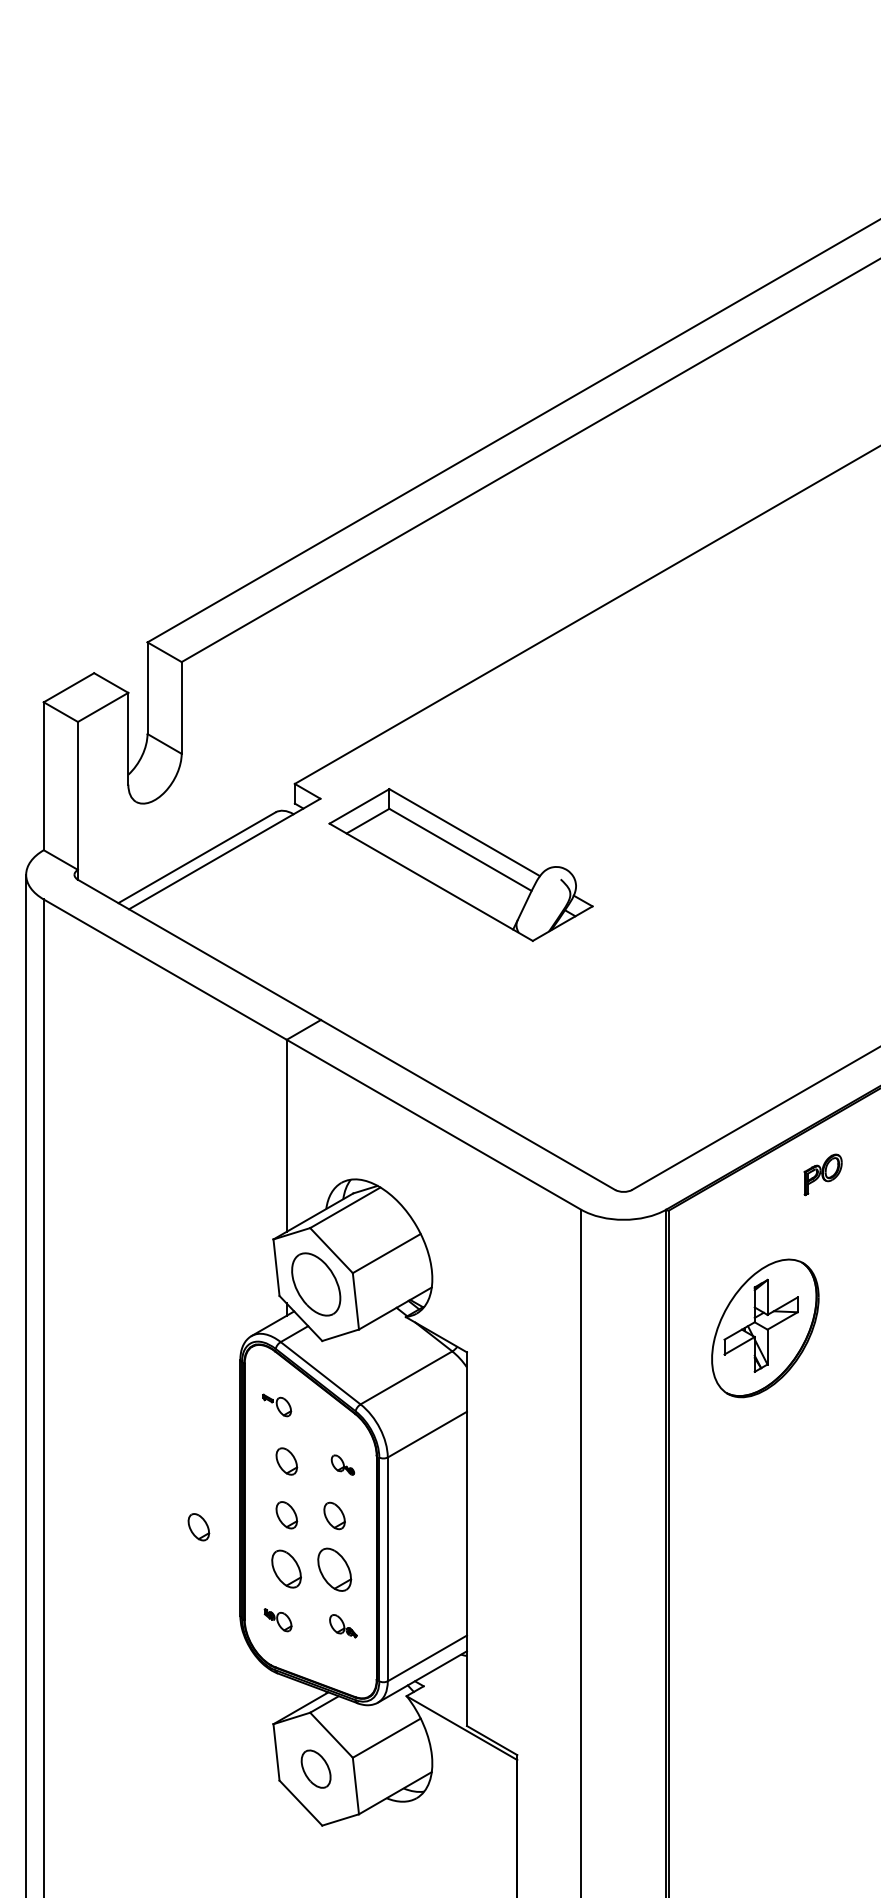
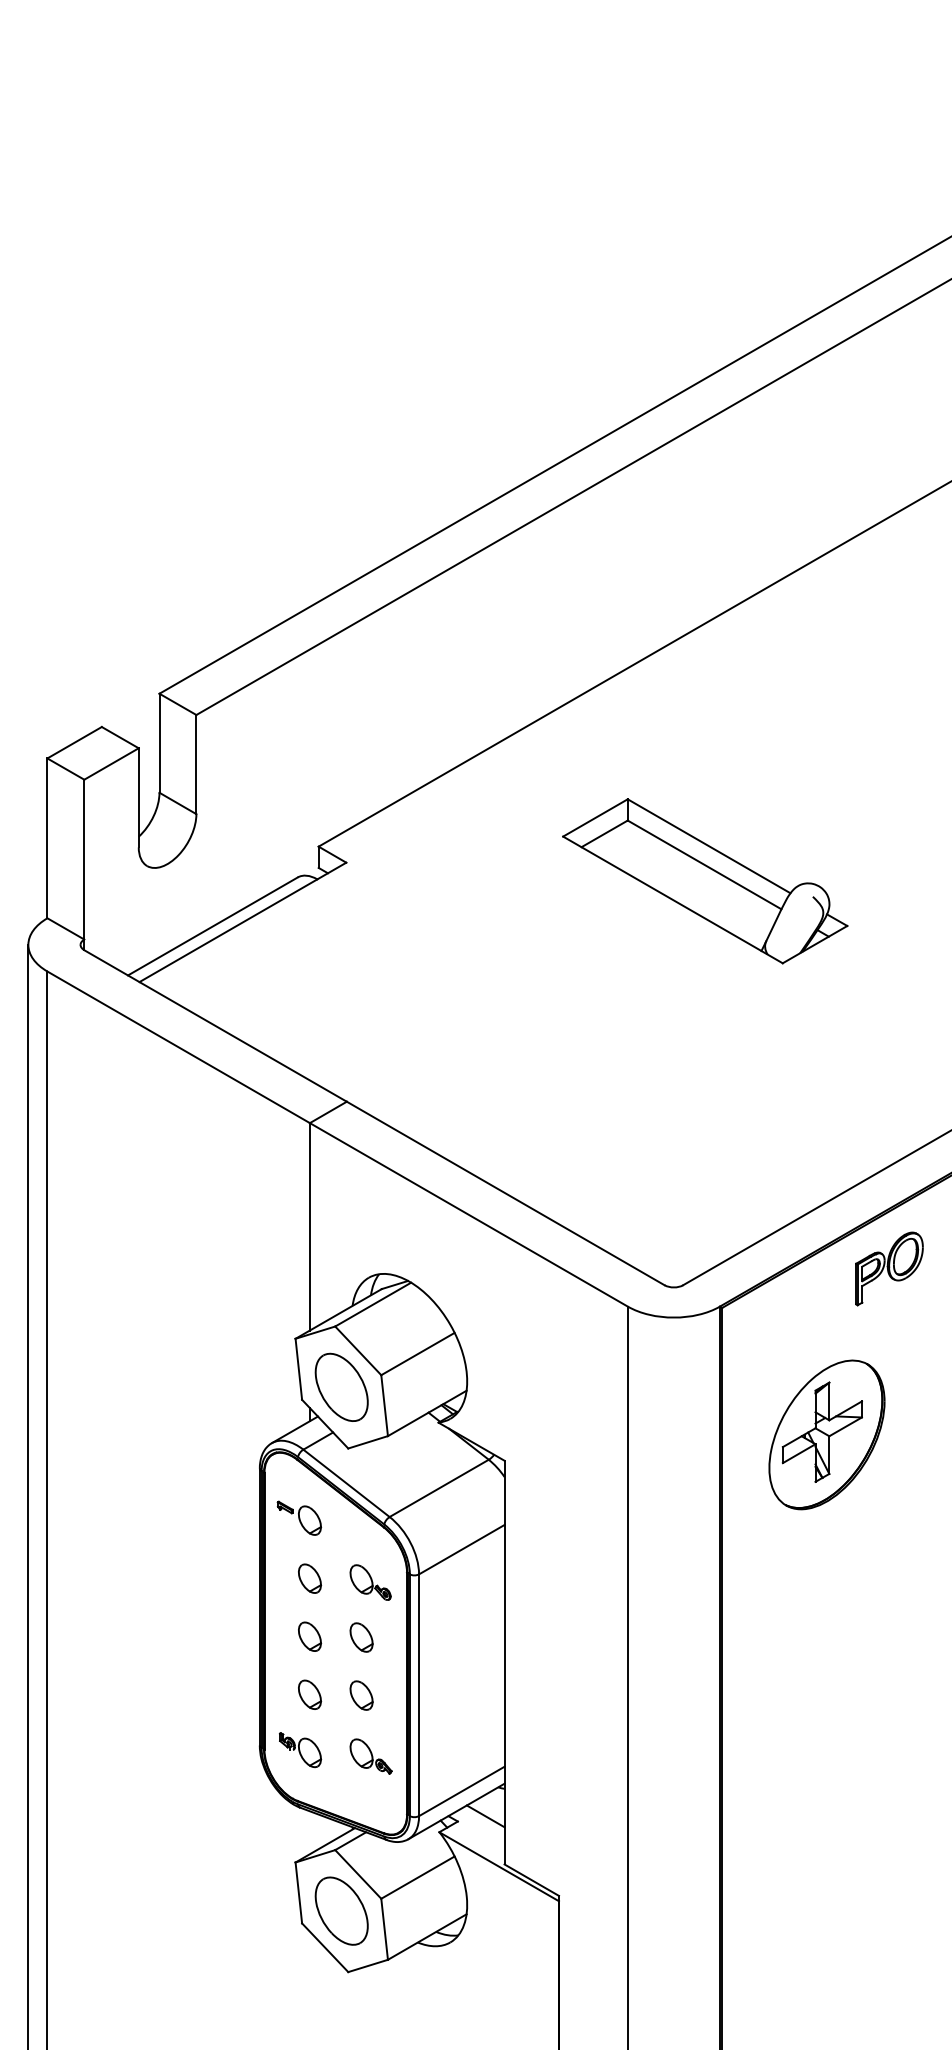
part: (461, 865) -> (705, 881), moved
part: (823, 1174) -> (889, 1268), size x1.67
part: (277, 1404) -> (299, 1517), size x1.43
part: (342, 1465) -> (370, 1582), size x1.67
part: (199, 1527) -> (215, 1649), removed
part: (287, 1568) -> (310, 1694), size x0.71
part: (334, 1569) -> (361, 1695), size x0.62
part: (278, 1620) -> (300, 1750), size x1.43
part: (342, 1626) -> (370, 1756), size x1.43
line: (449, 1681) -> (485, 1816), added
part: (316, 1768) -> (341, 1910), size x1.67

